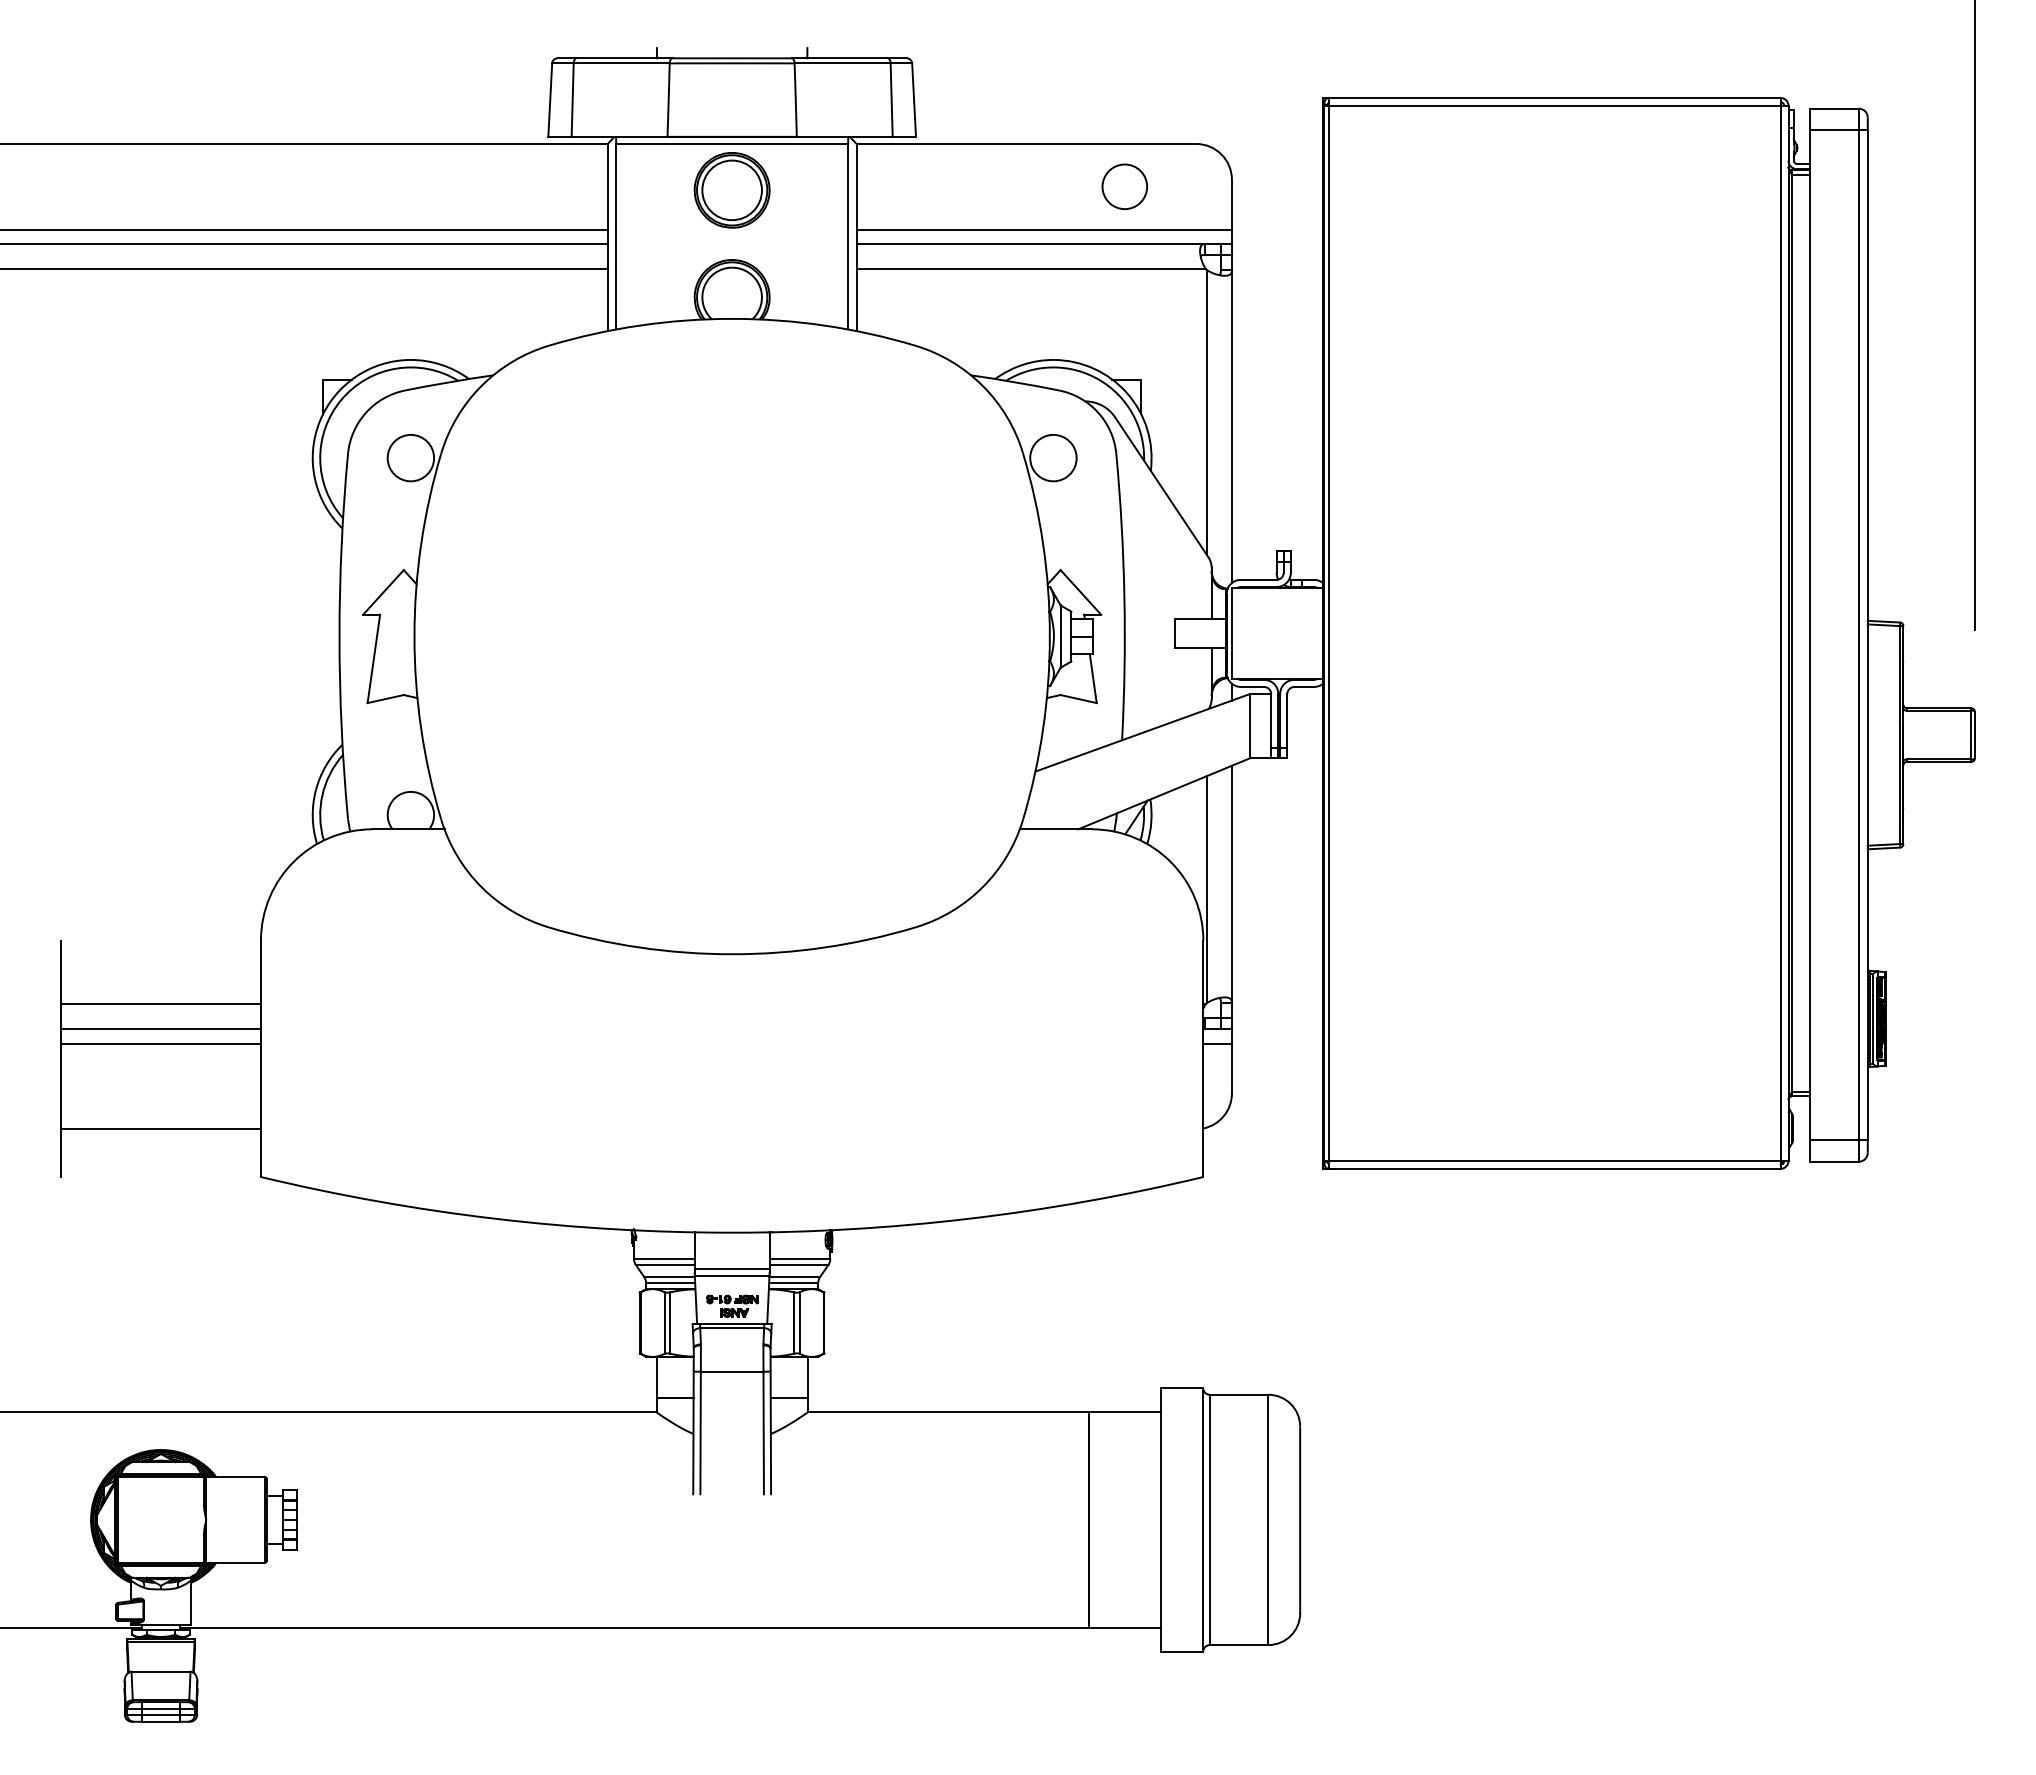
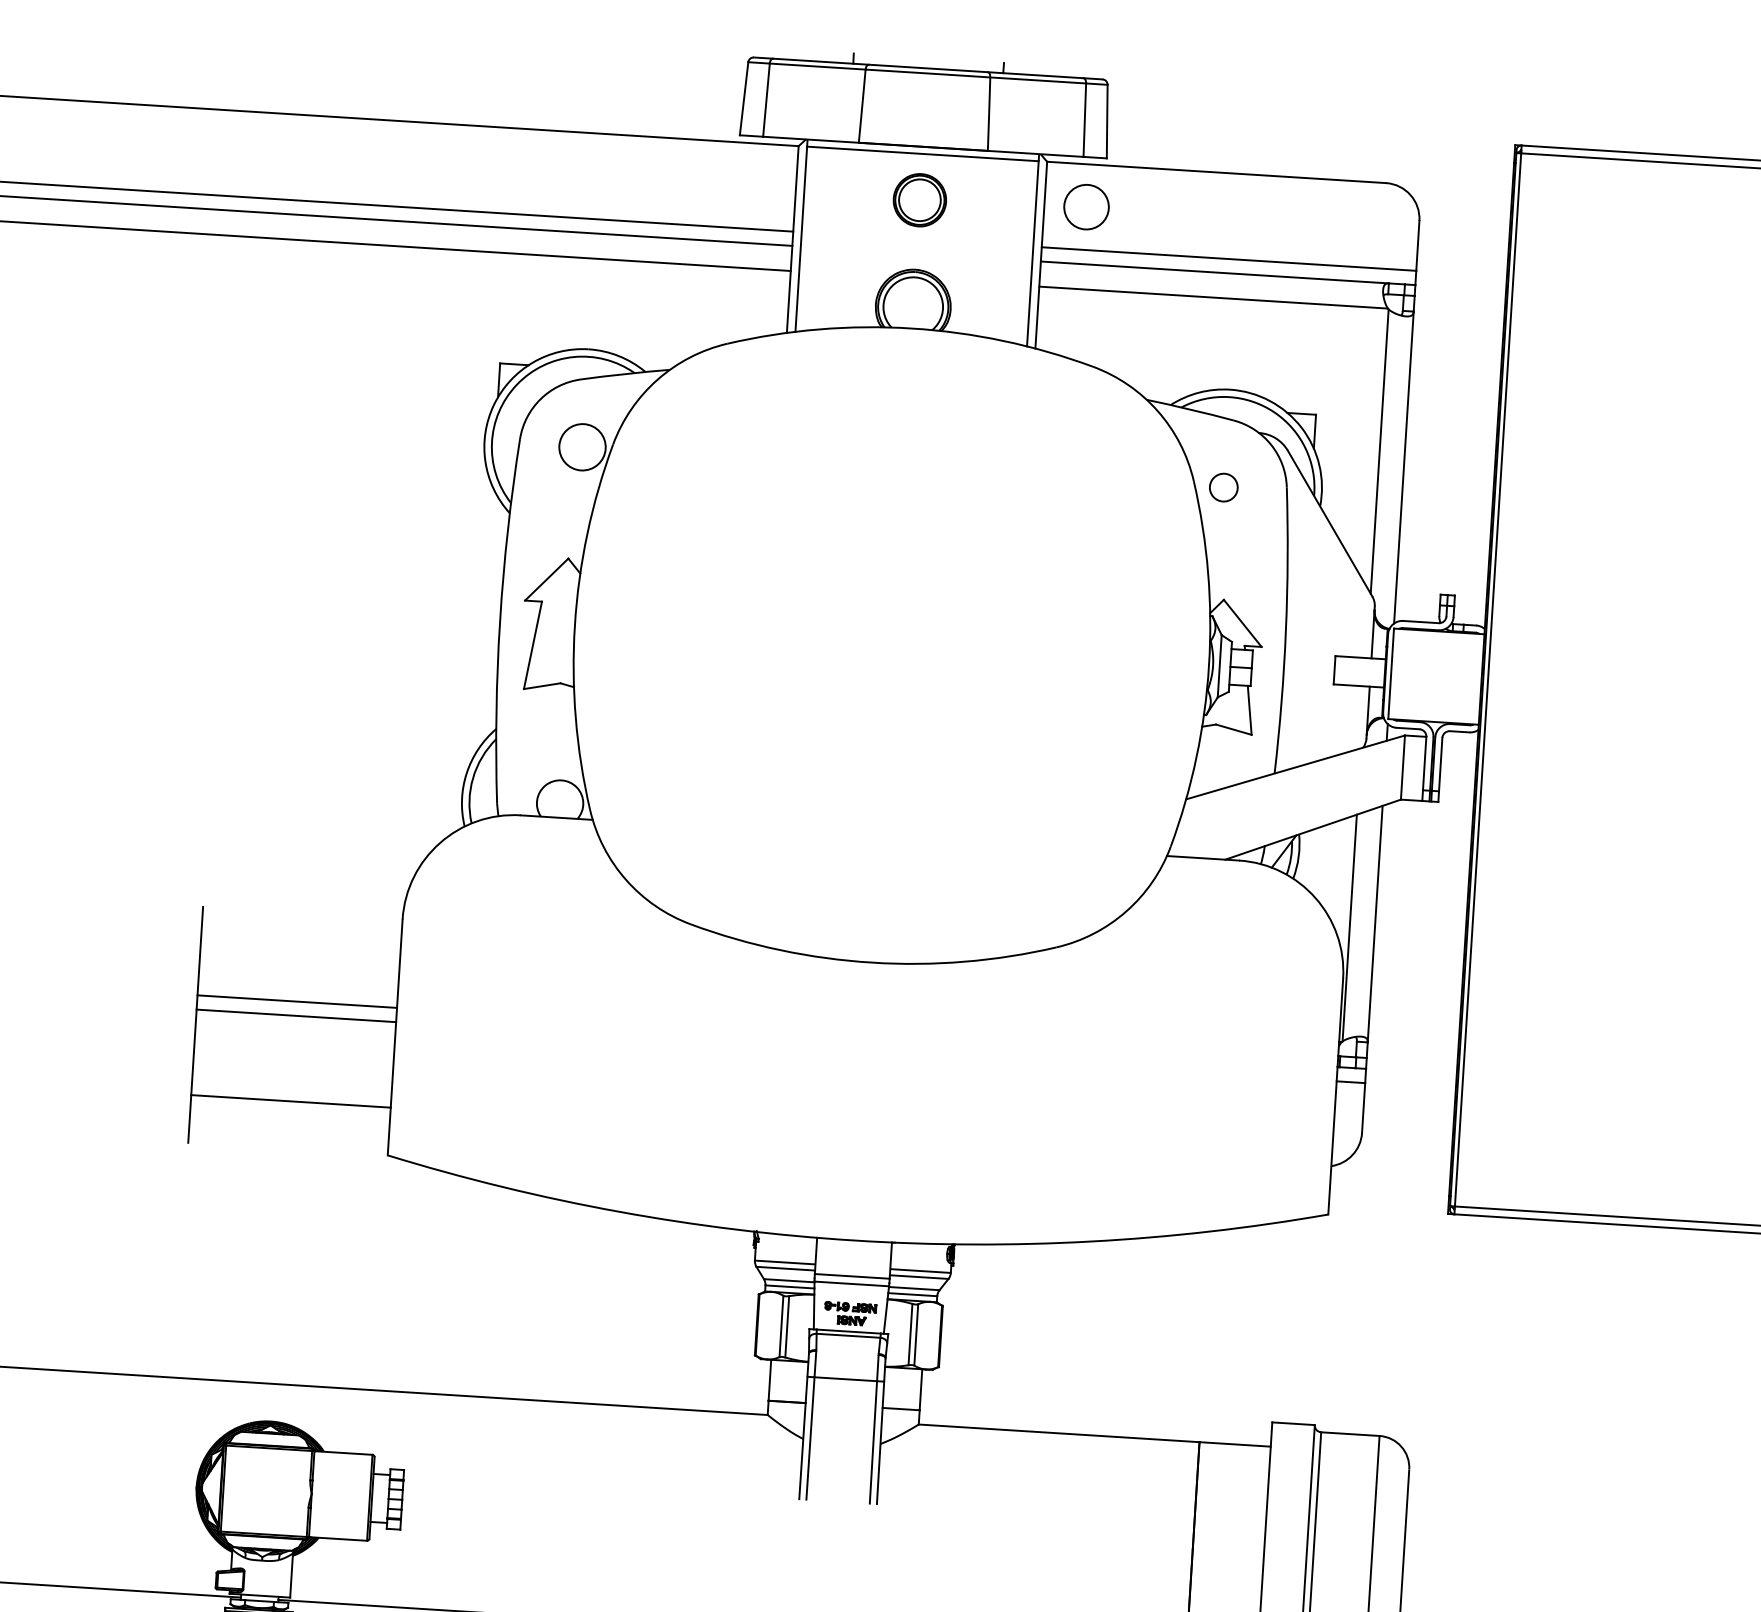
circle: (1124, 186) -> (1086, 206), moved
part: (731, 190) -> (919, 200), size x0.7
circle: (1053, 457) -> (1223, 487), size x0.6
line: (160, 1004) -> (298, 976), removed

